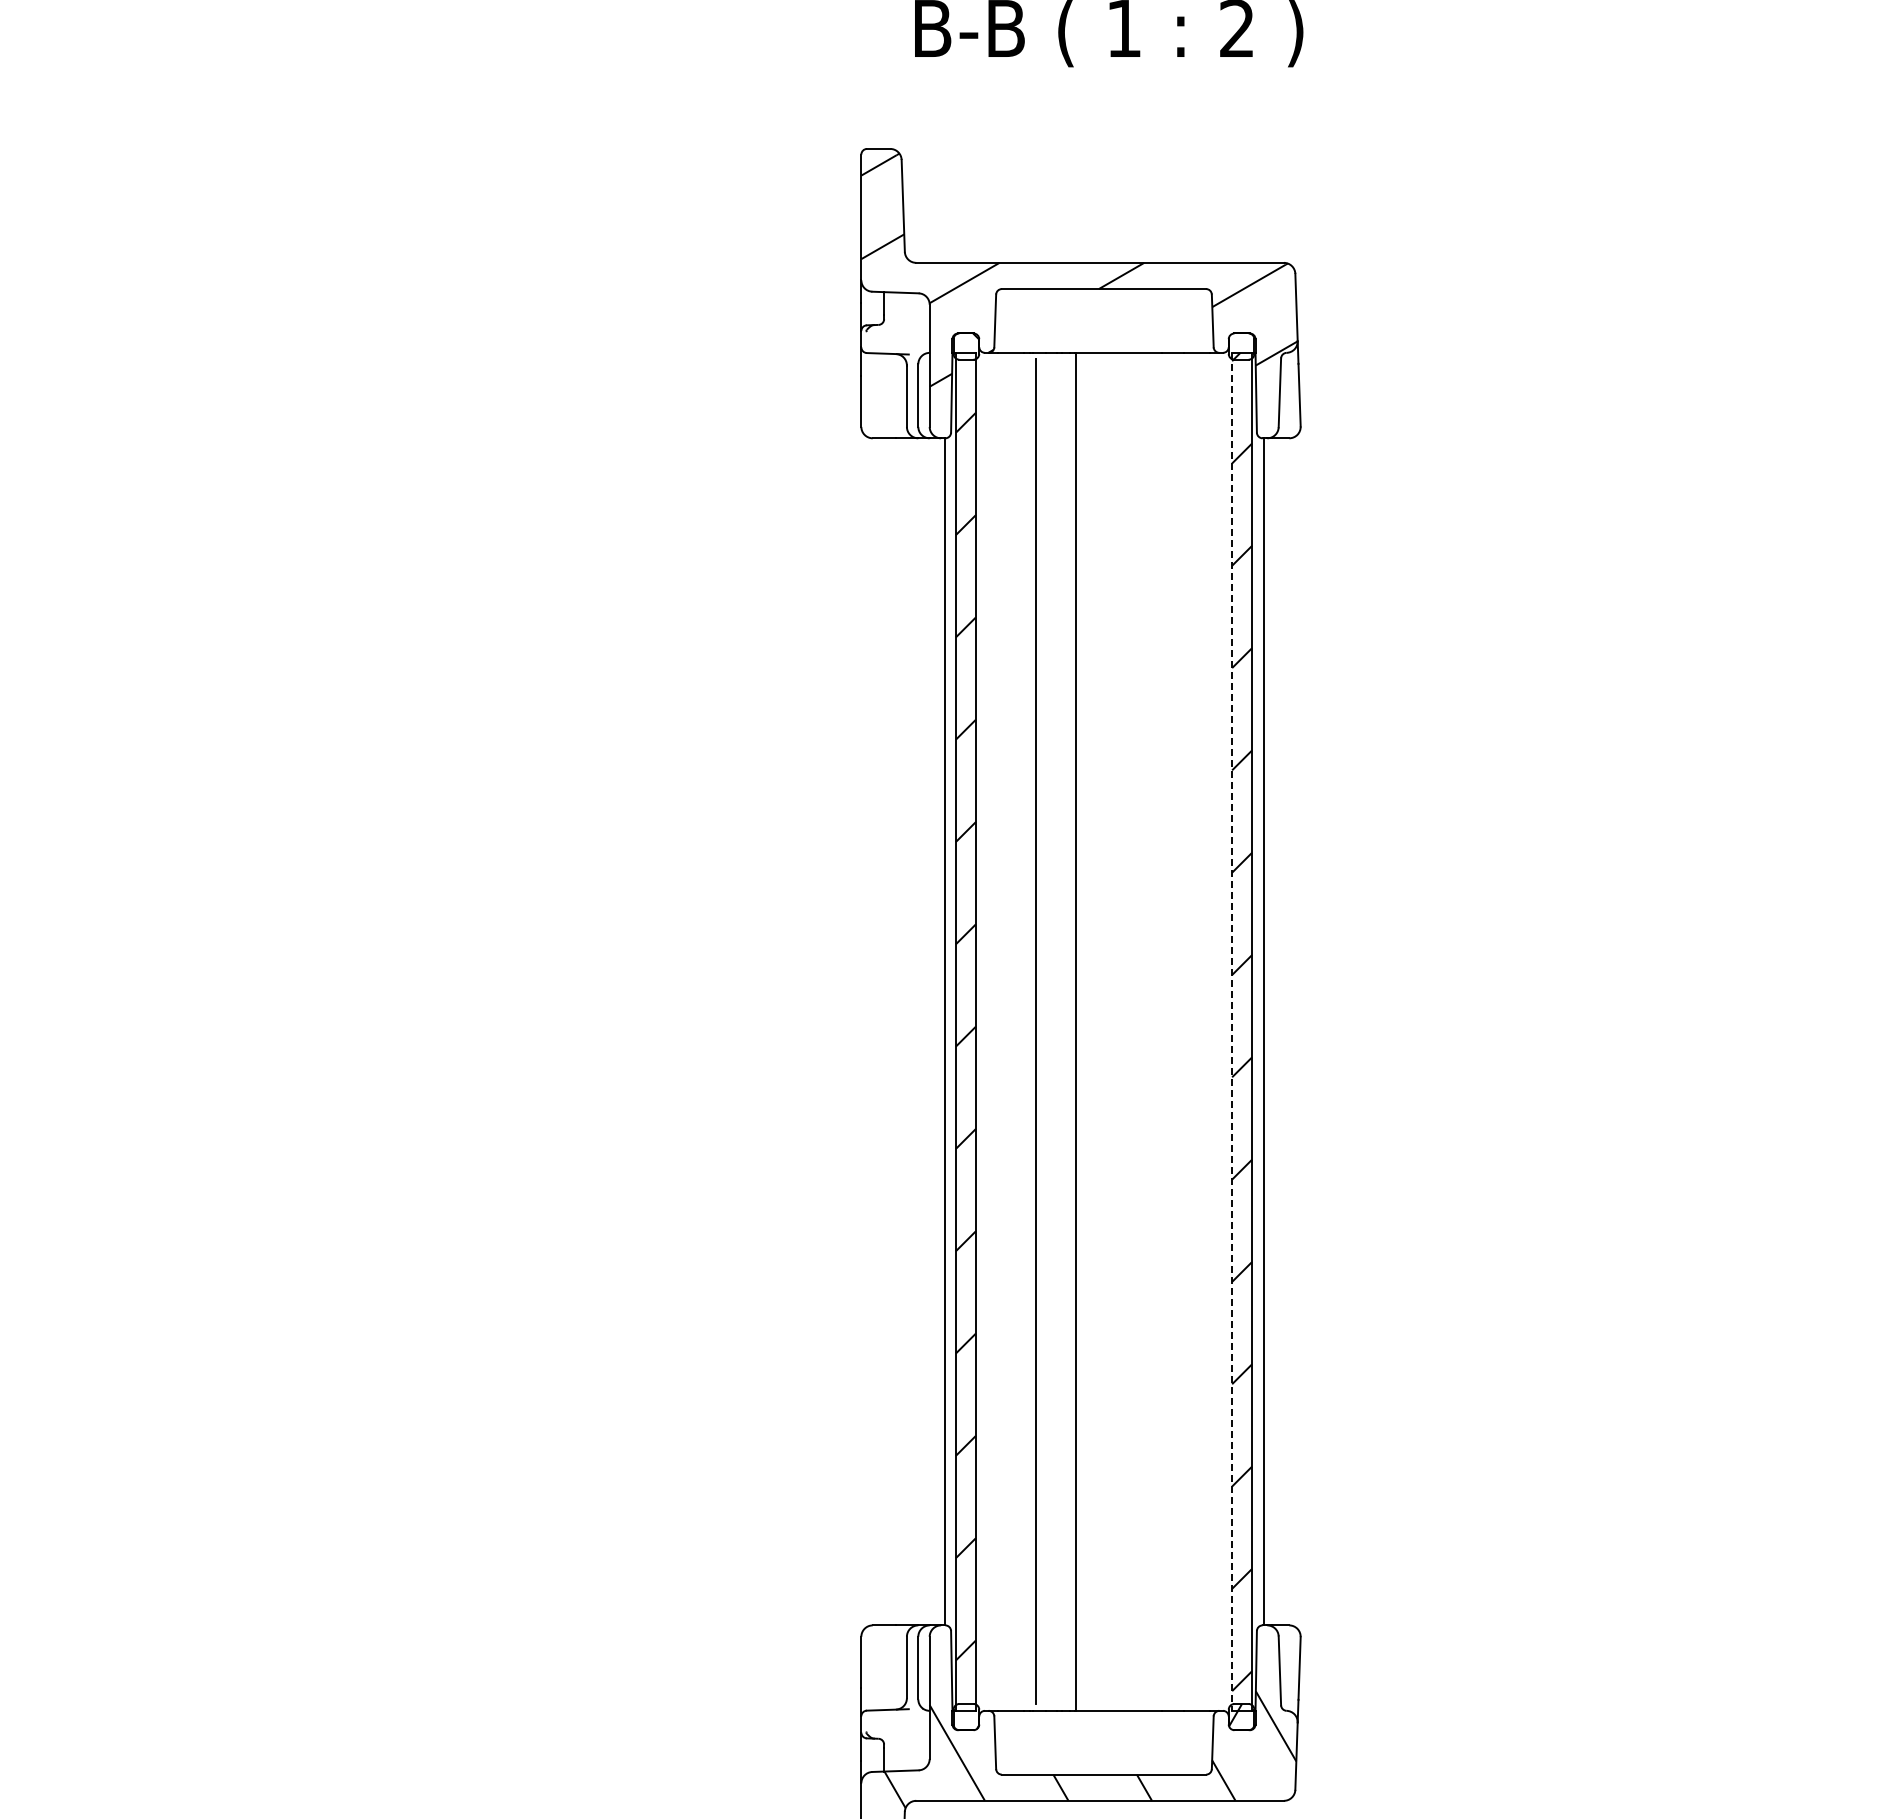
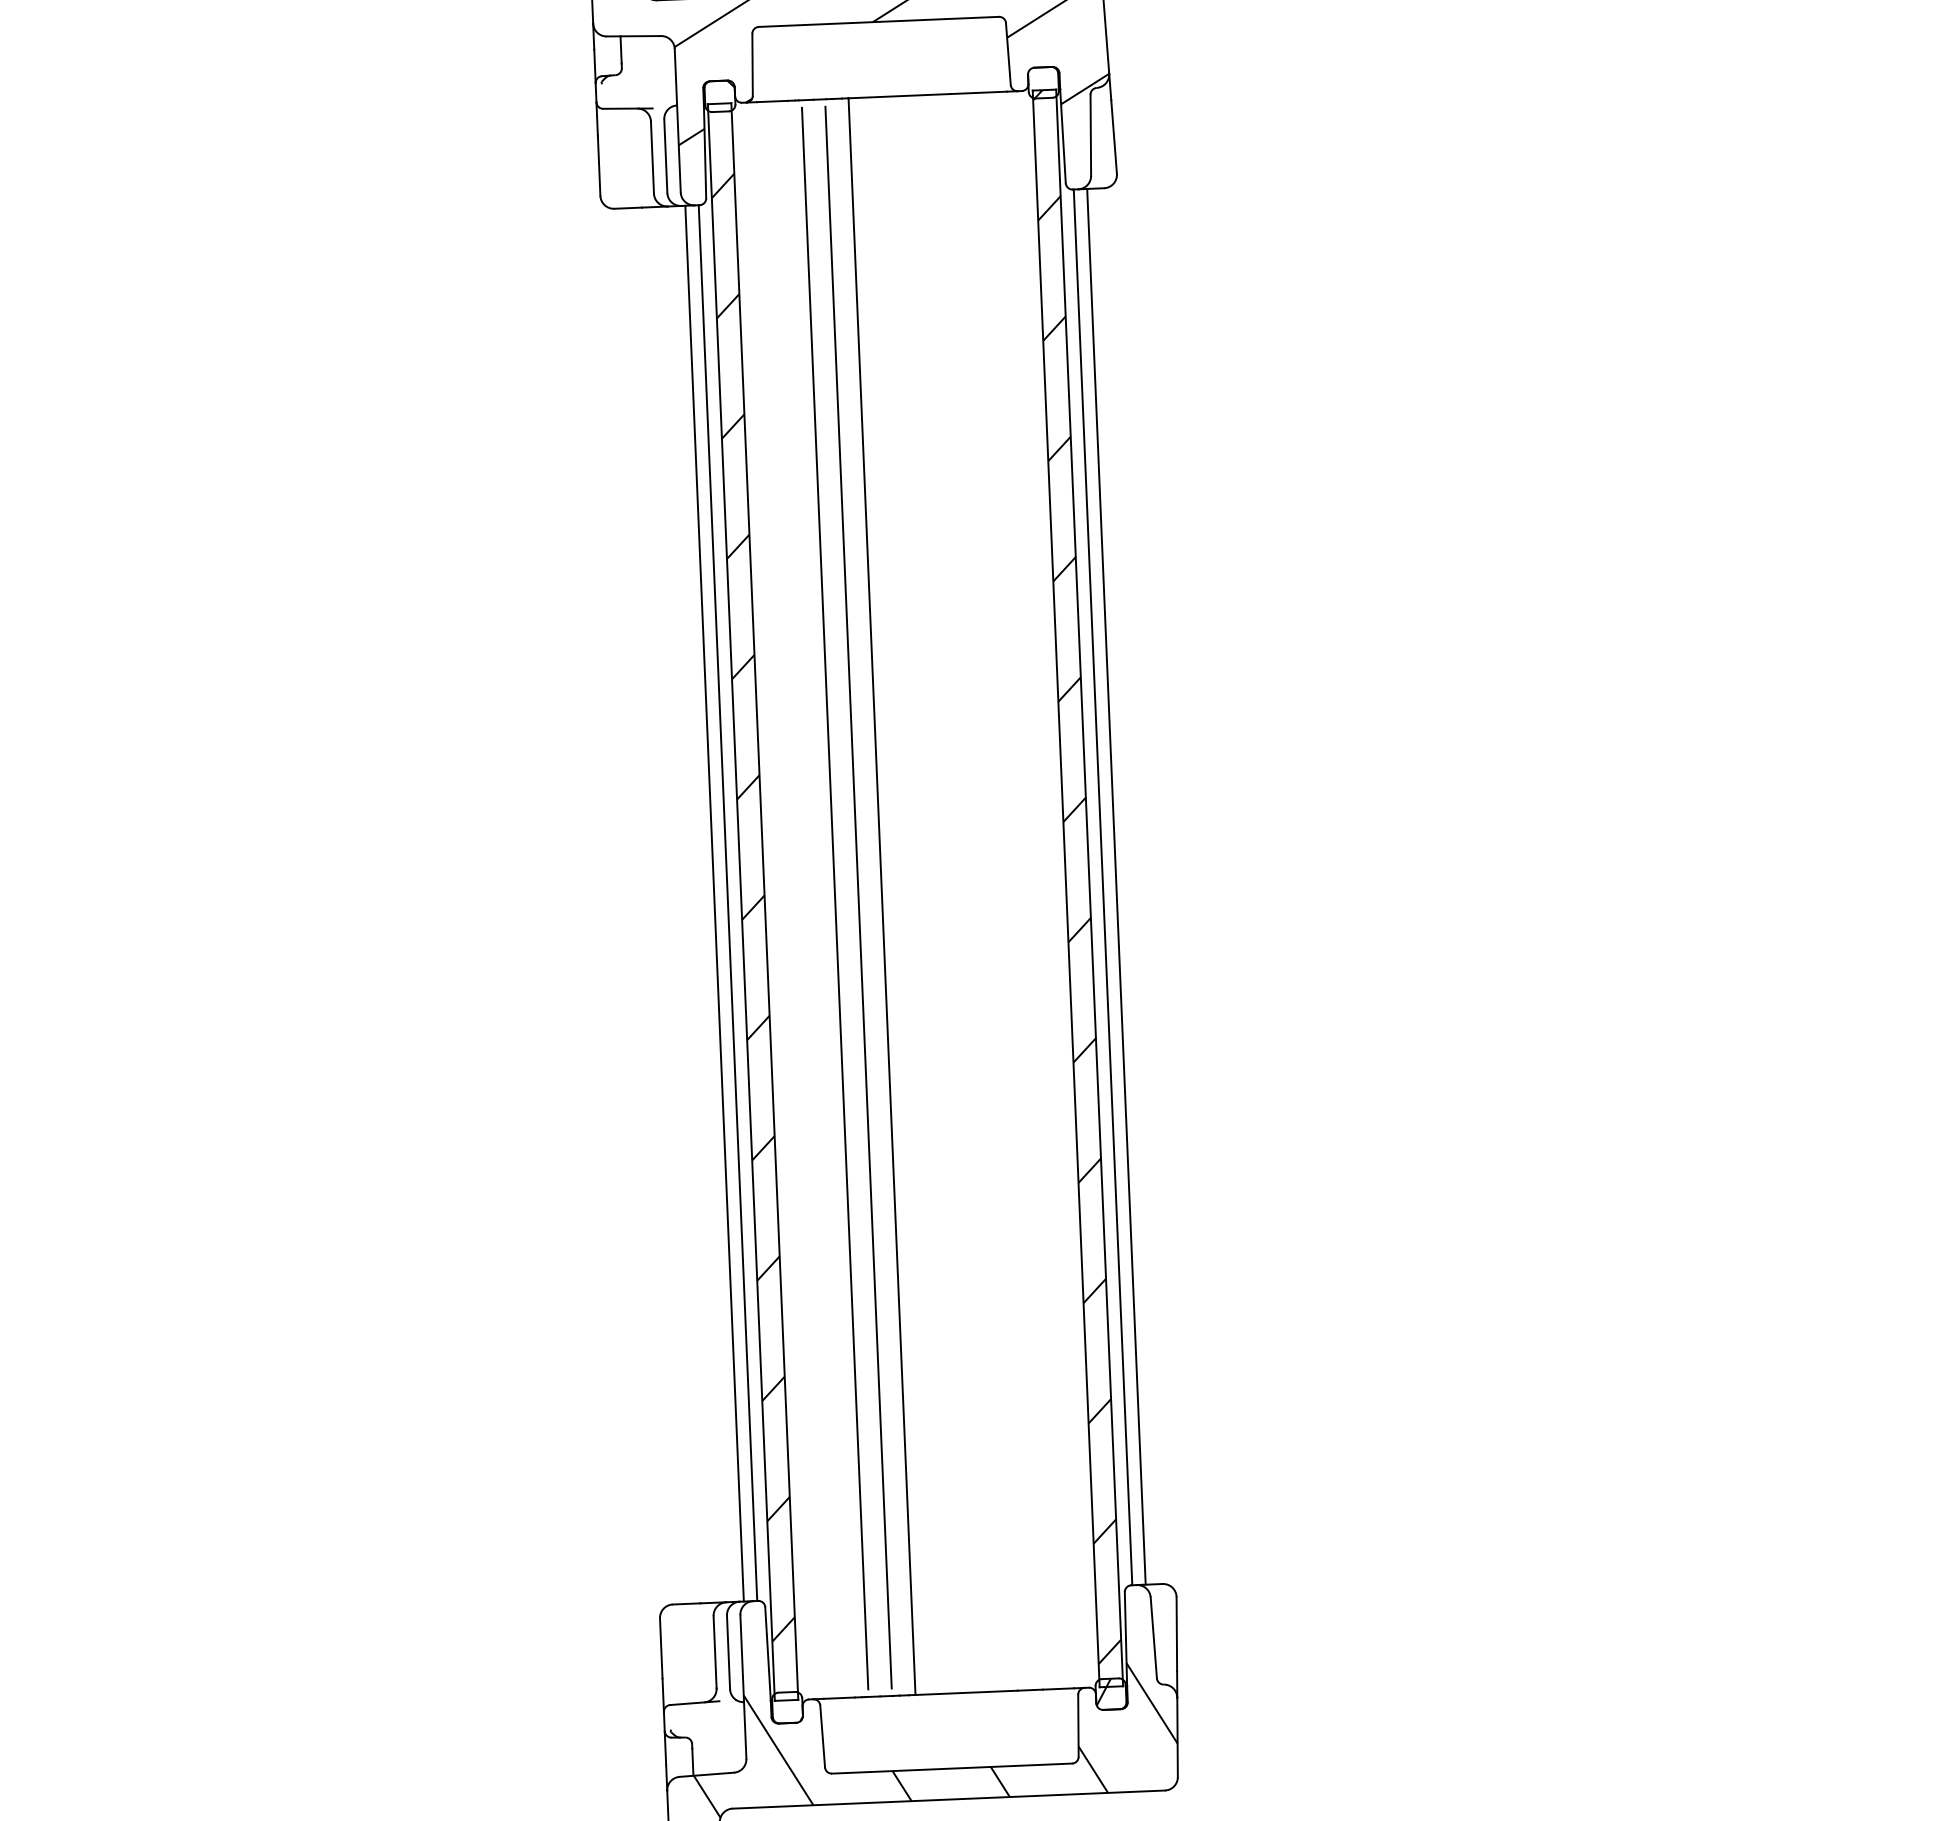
line: (933, 1031) -> (715, 903), added
line: (1055, 1031) -> (858, 897), added
line: (1232, 1031) -> (1066, 888), dashed -> solid
line: (1274, 1031) -> (1115, 886), added

